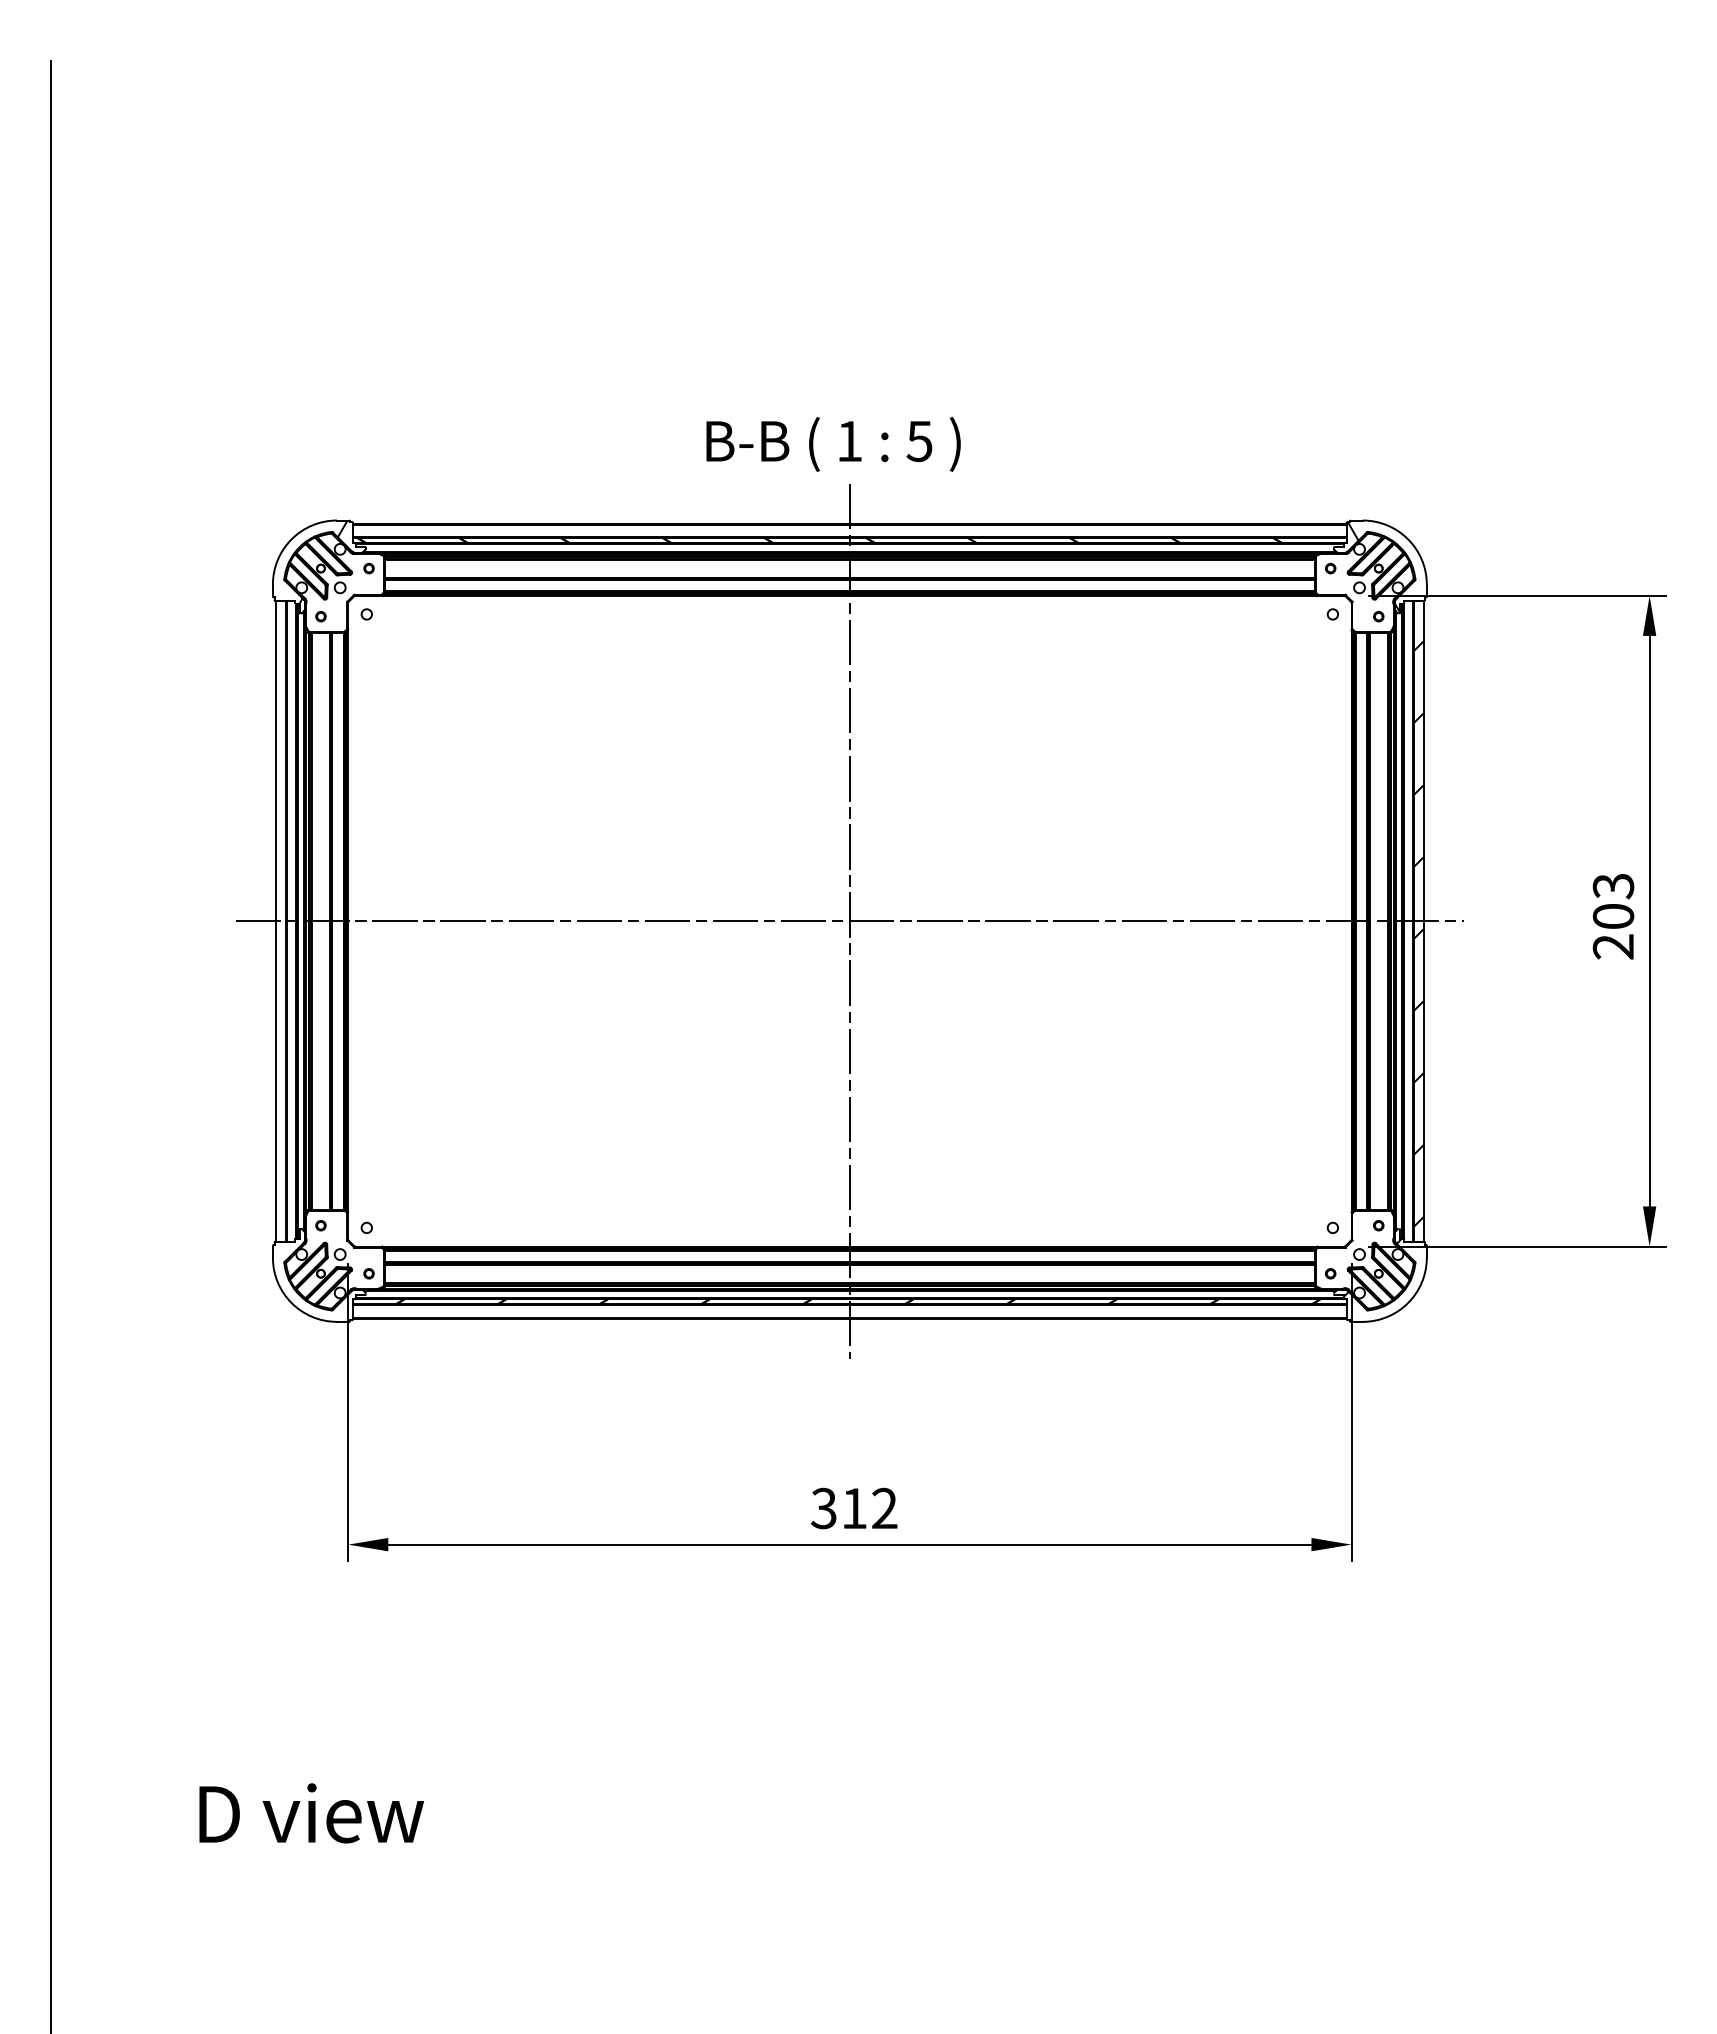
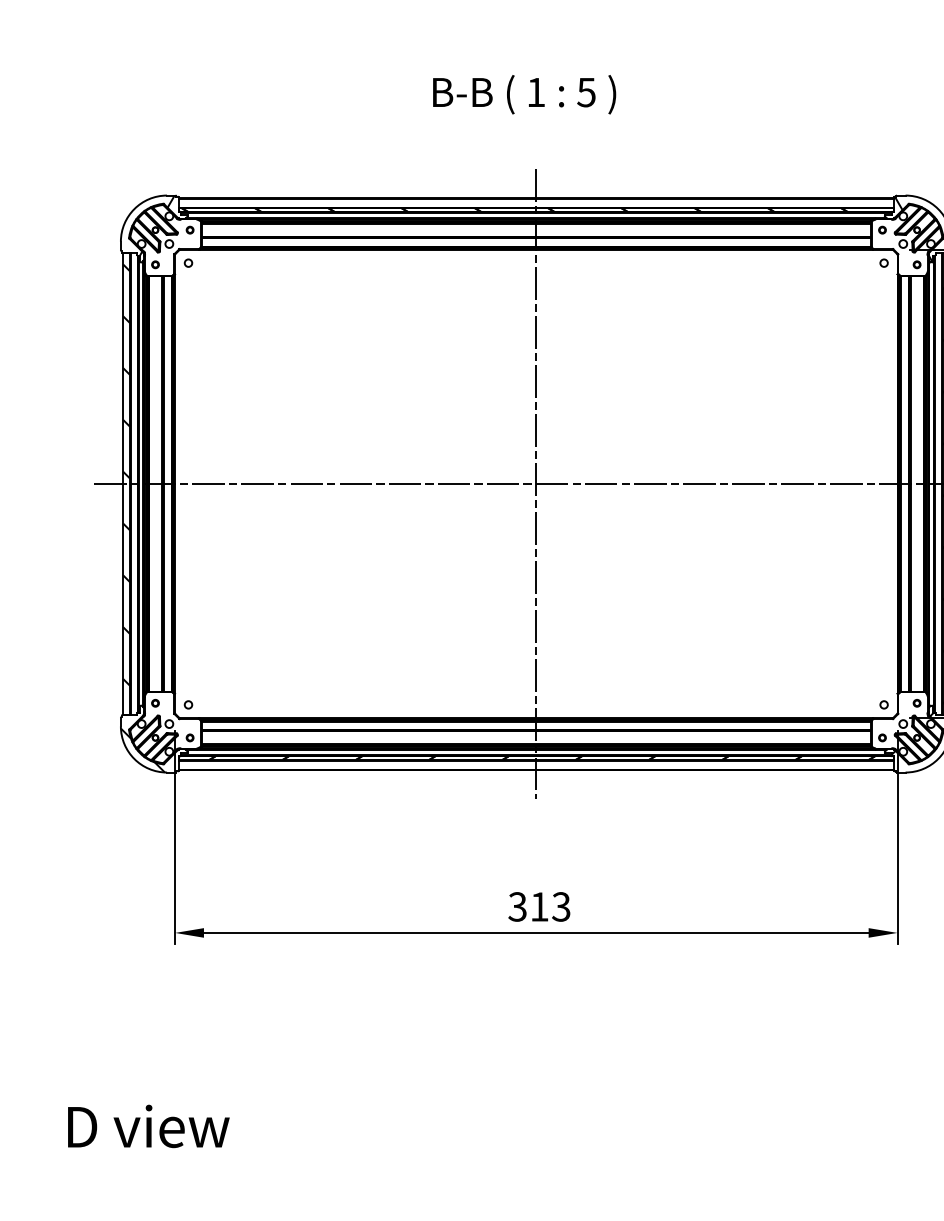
text: (833, 444) -> (524, 94), moved
hatch: (280, 908) -> (126, 474), added
hatch: (303, 1290) -> (142, 749), added
text: (884, 1508) -> (561, 906), 312 -> 313

